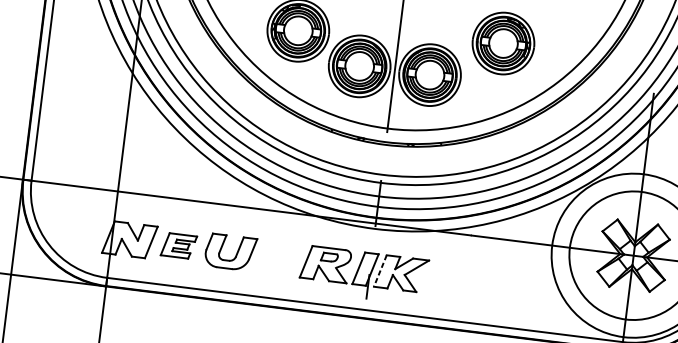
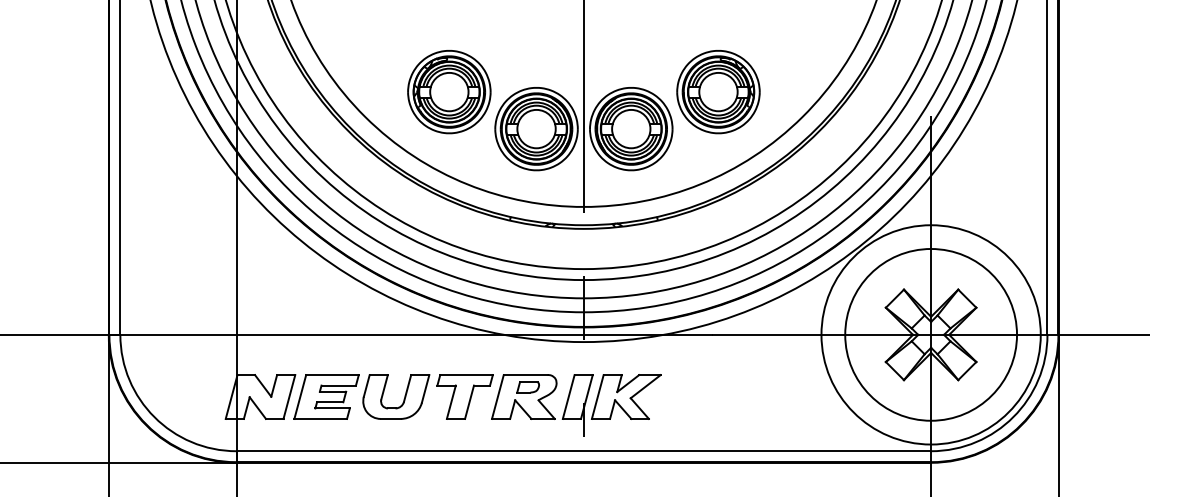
part: (503, 43) -> (718, 92), moved
part: (178, 245) -> (326, 396), size x1.43
part: (281, 258) -> (464, 396), added
line: (380, 271) -> (597, 397), dashed -> solid

